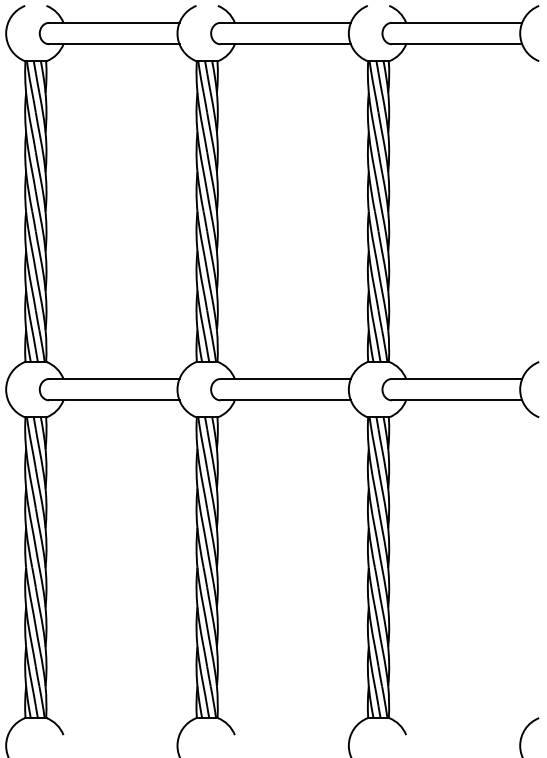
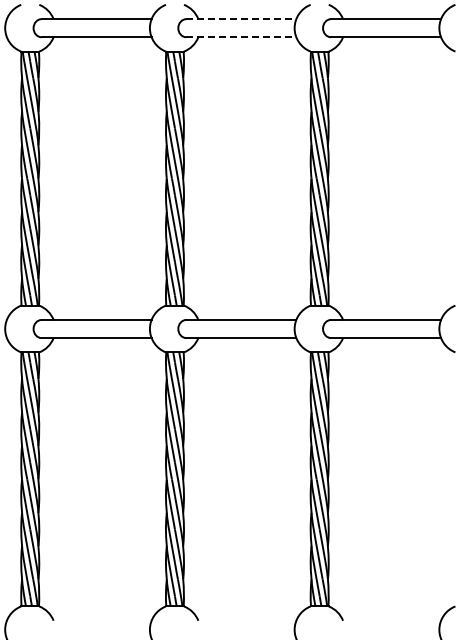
line: (285, 23) -> (241, 19), solid -> dashed
line: (285, 44) -> (241, 37), solid -> dashed

